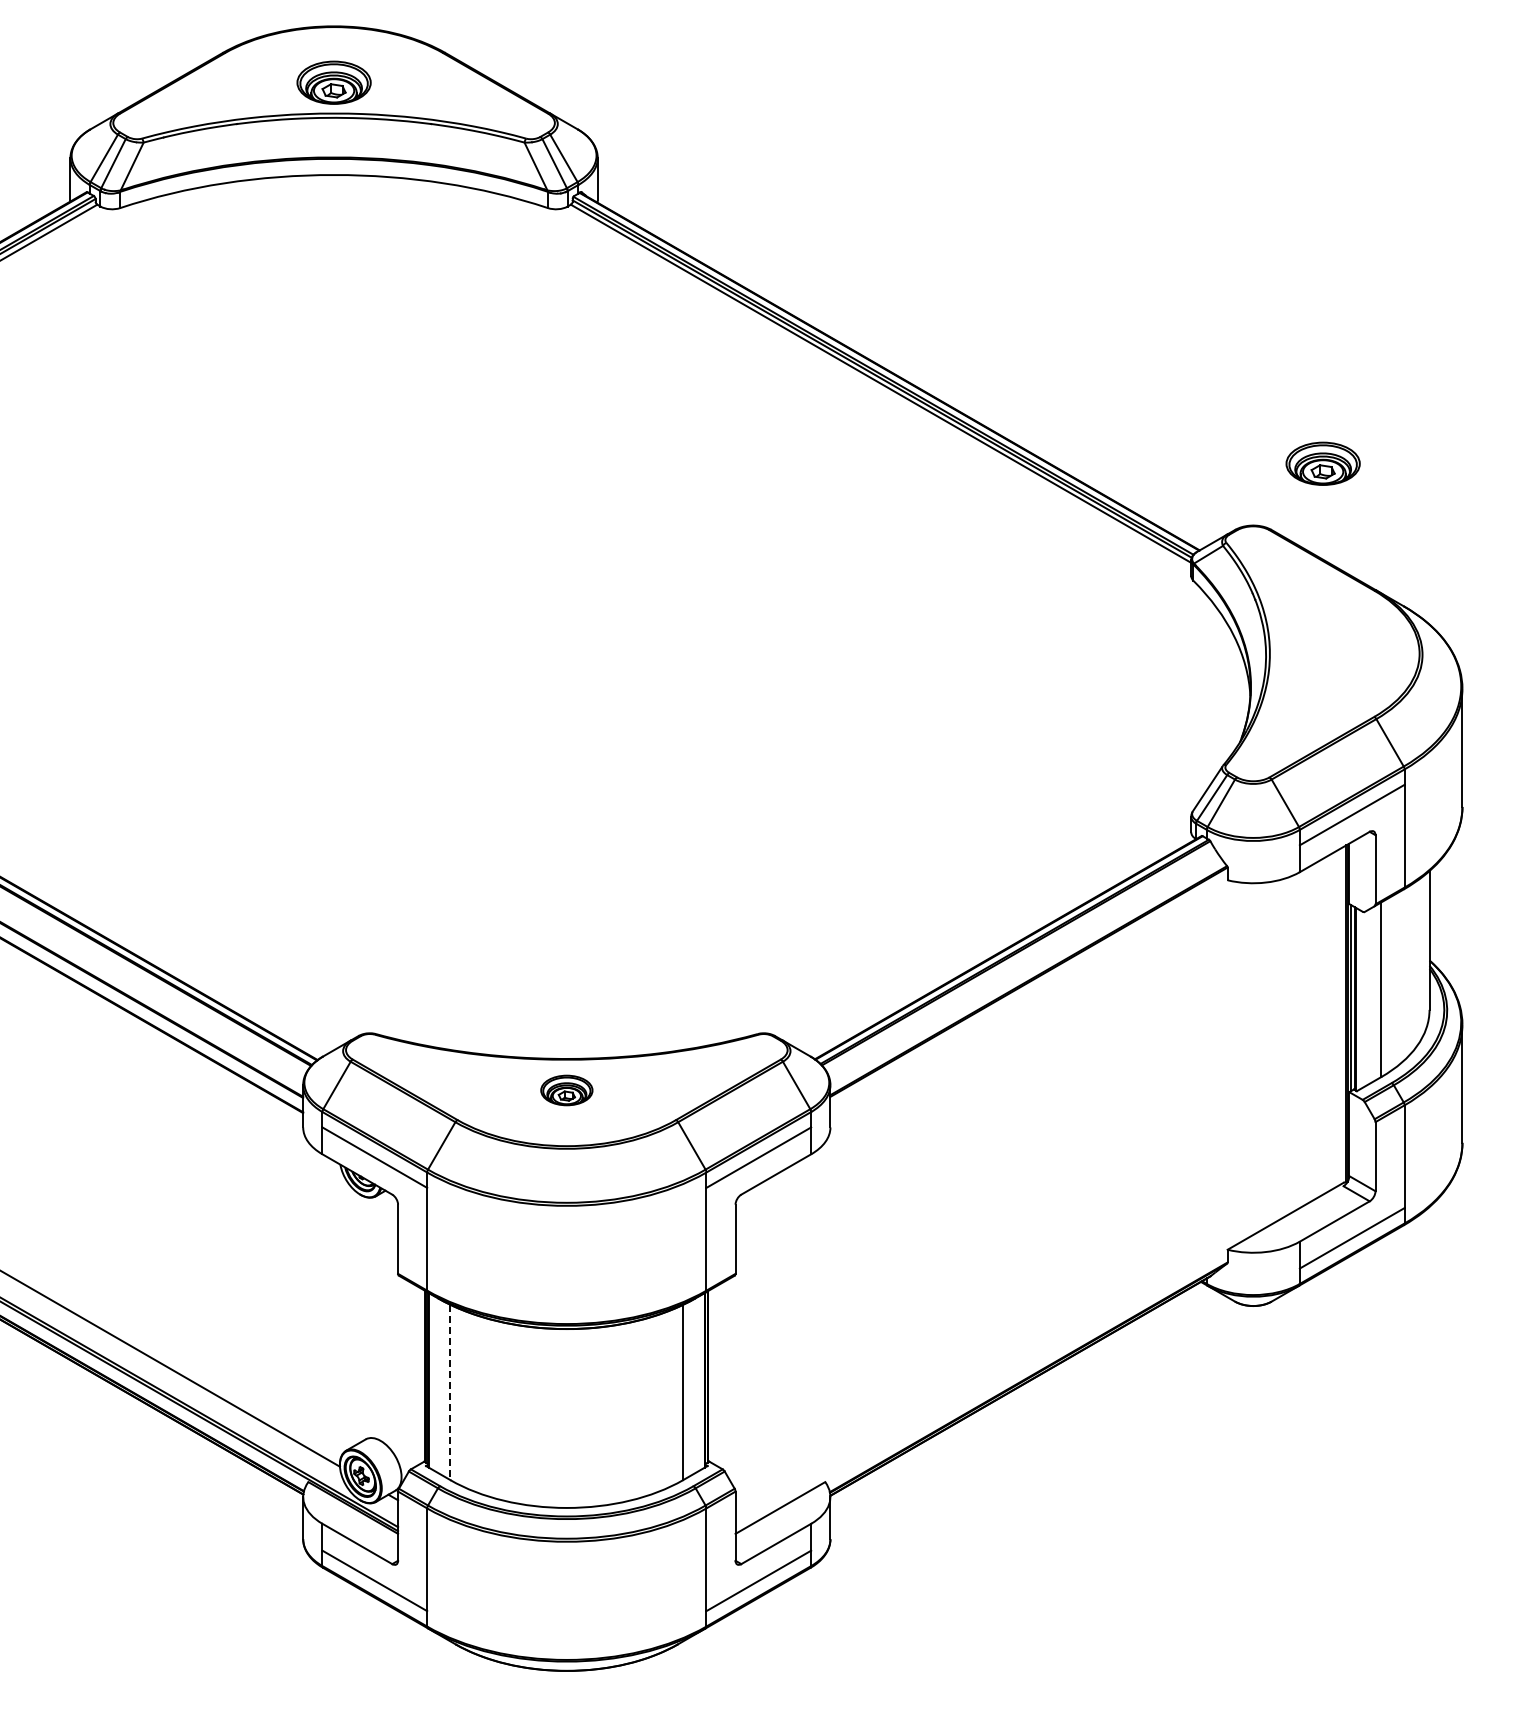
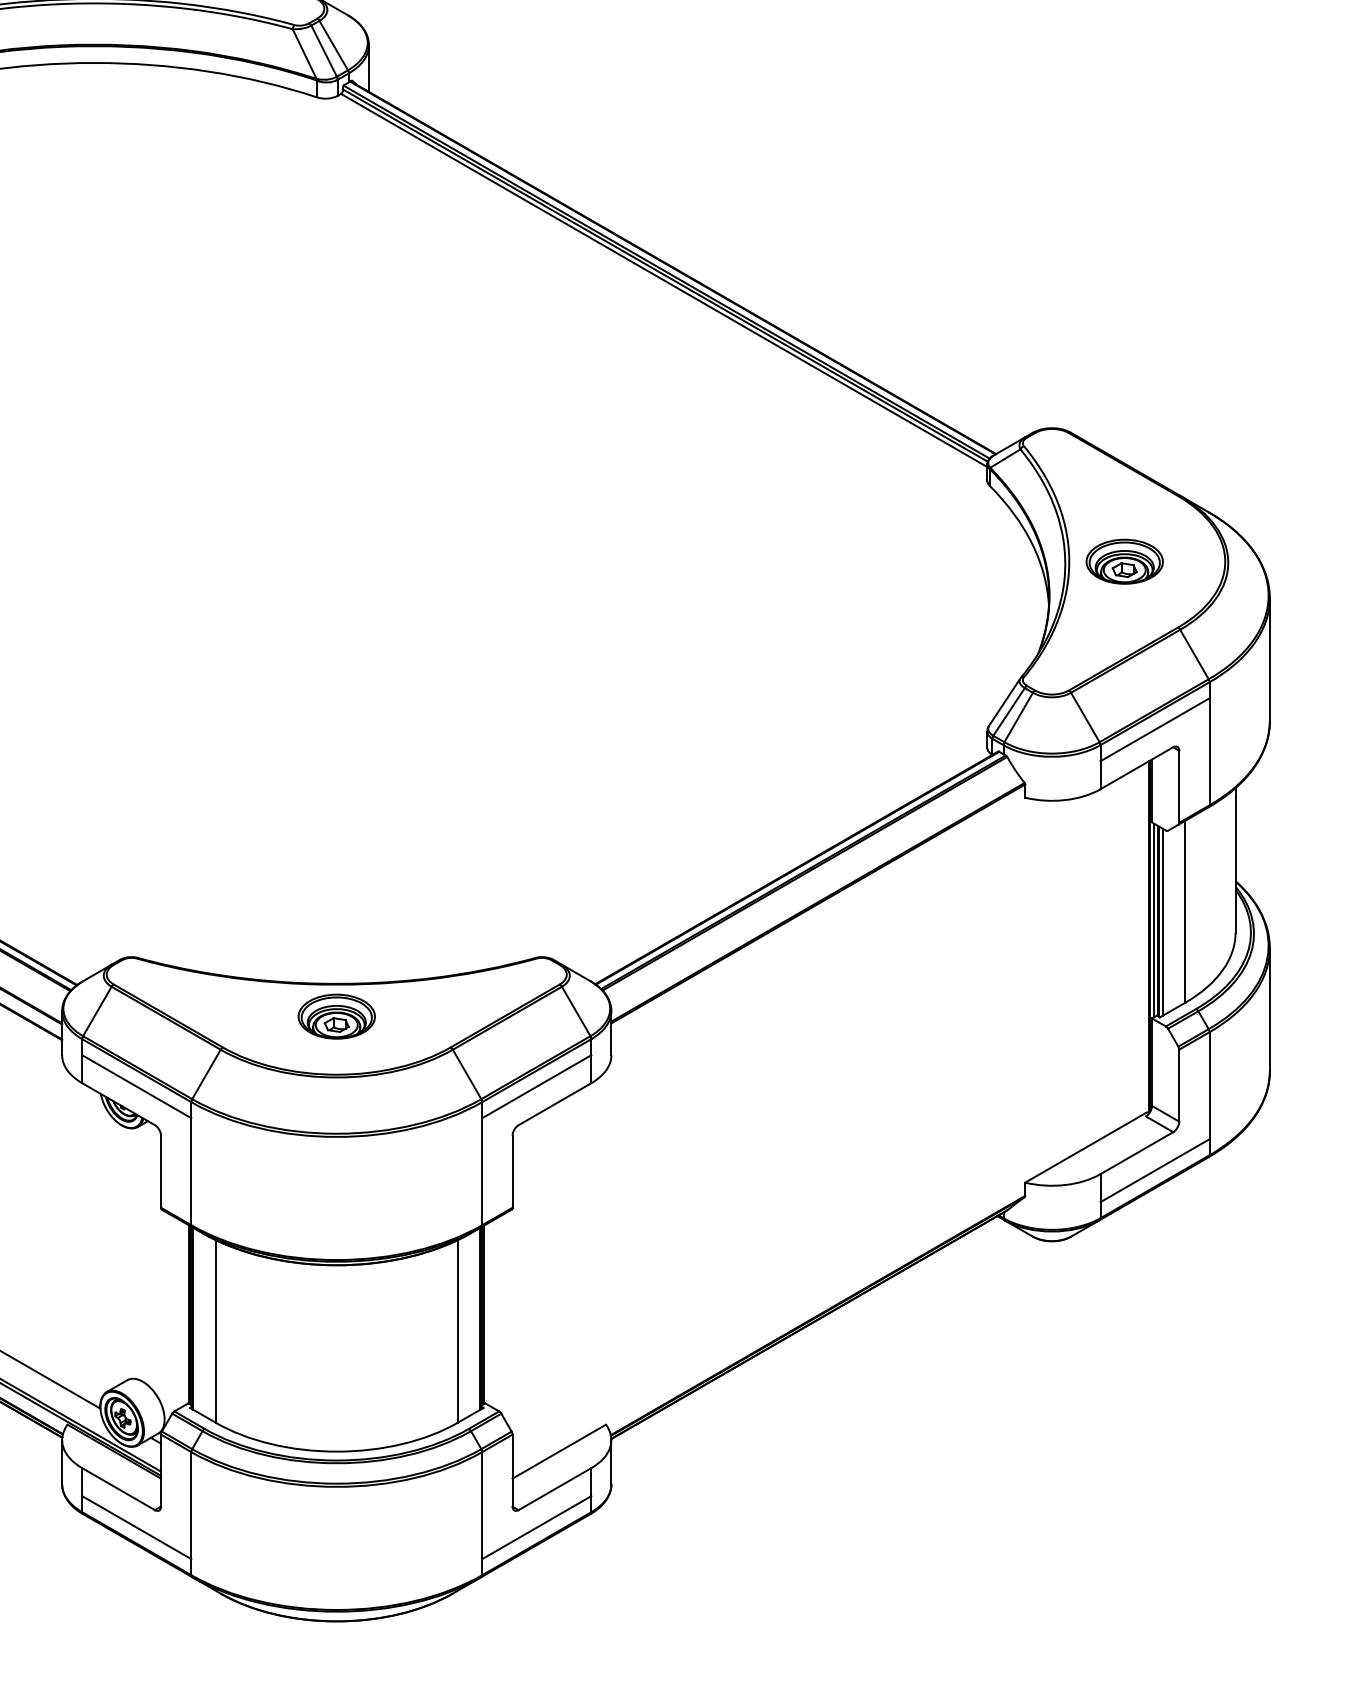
part: (1322, 463) -> (1124, 561), moved
line: (1359, 999) -> (1162, 921), added
part: (566, 1090) -> (336, 1016), size x1.43
line: (450, 1392) -> (215, 1331), dashed -> solid

